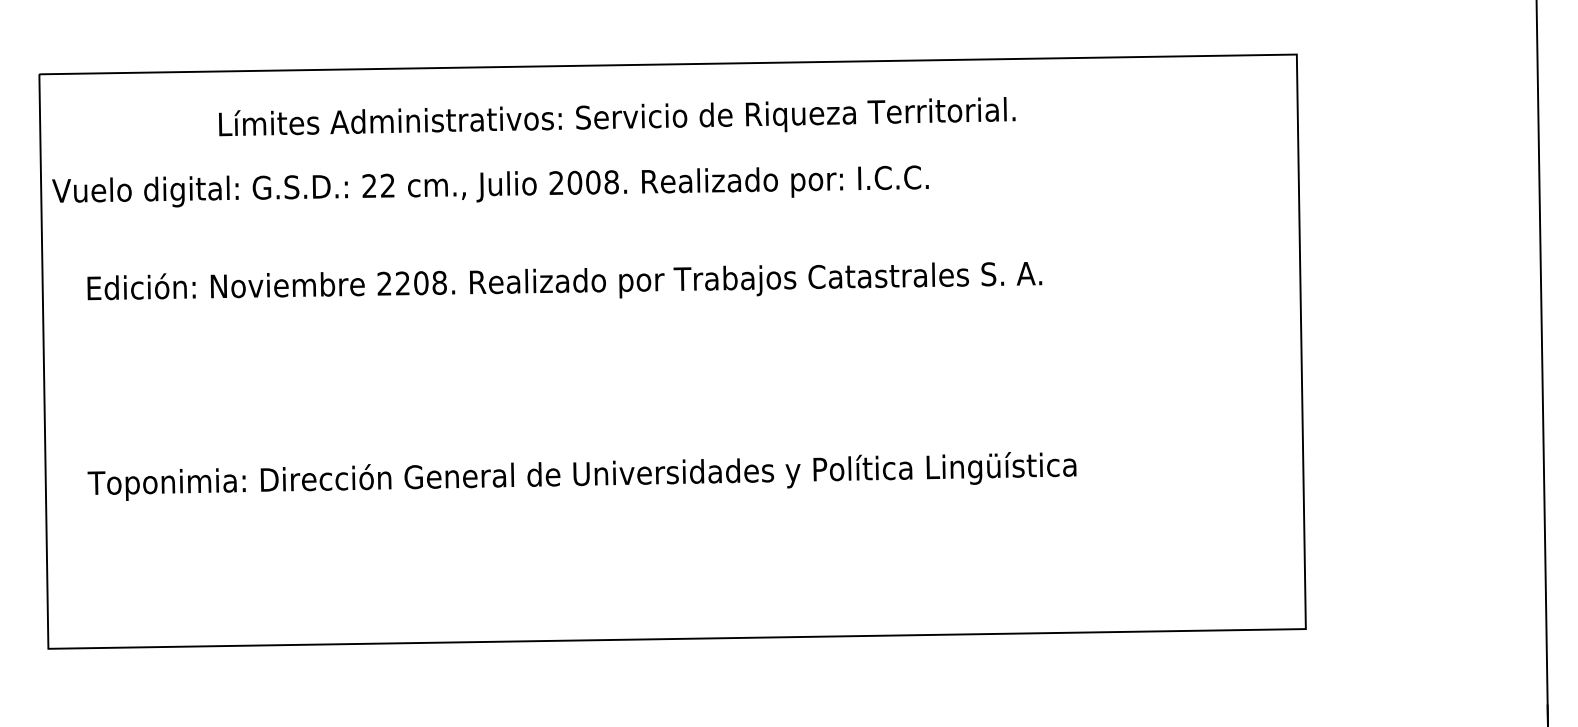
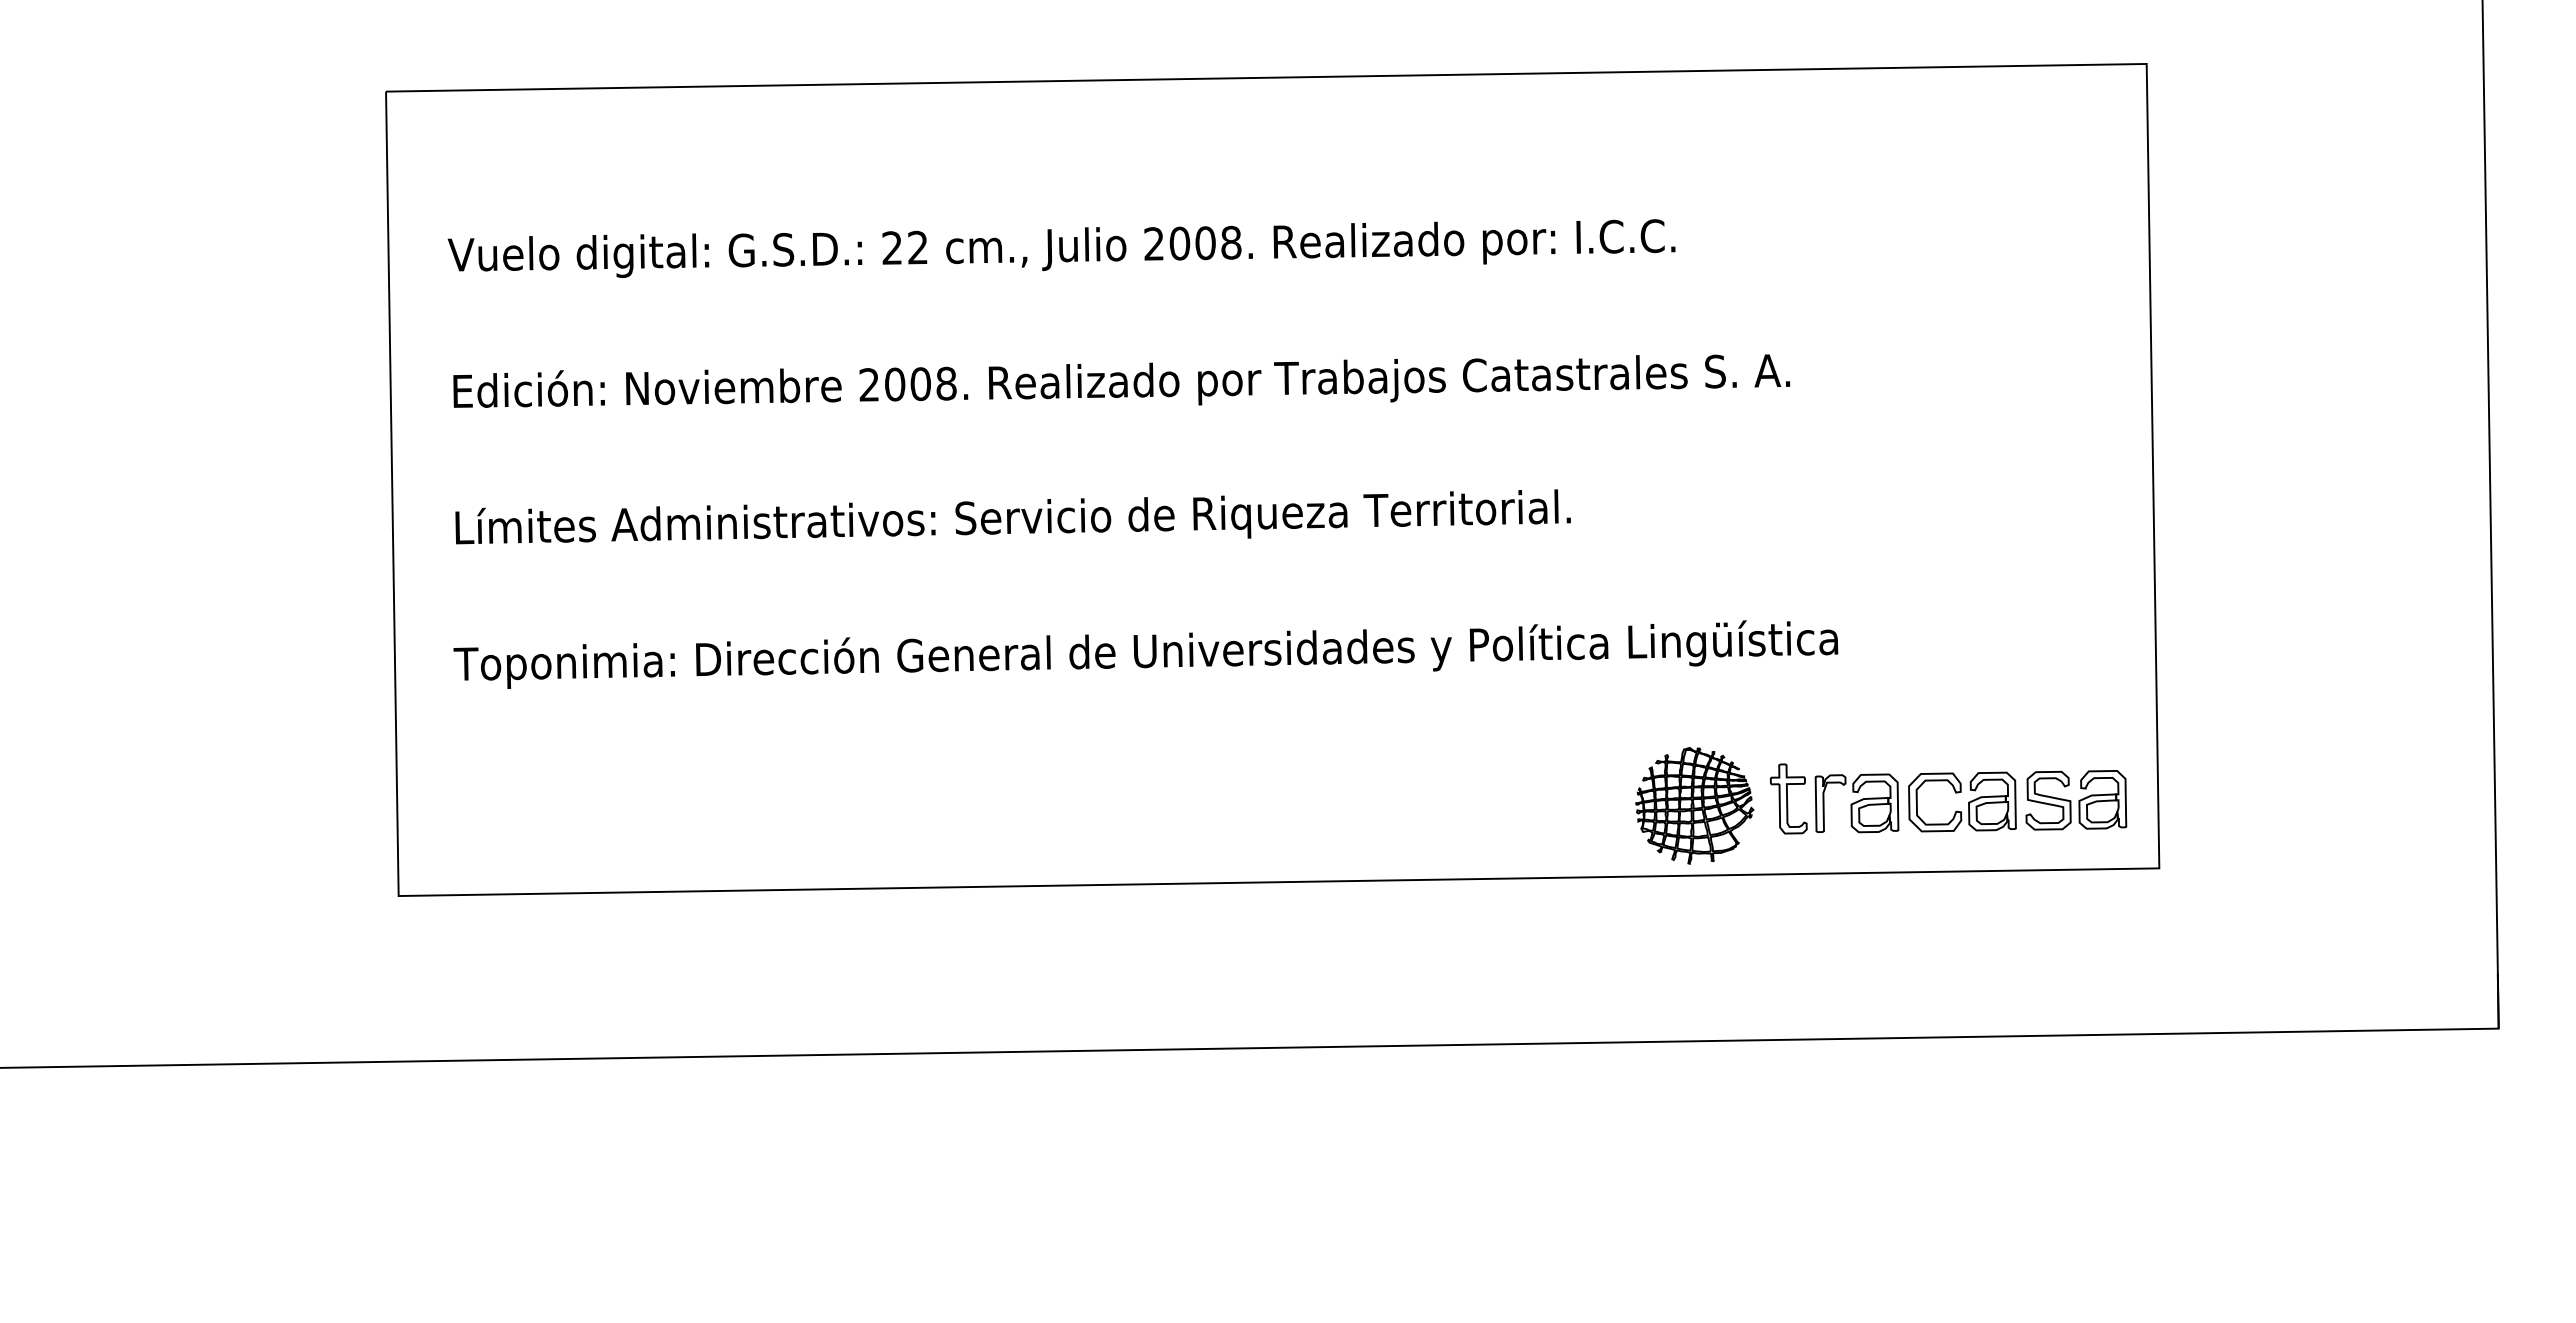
text: (616, 116) -> (1012, 516), moved
text: (490, 186) -> (1061, 248), moved
text: (403, 283) -> (895, 384), 2208. -> 2008.
part: (1107, 584) -> (1881, 805), added

